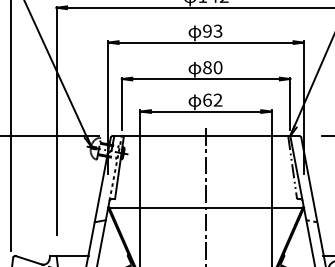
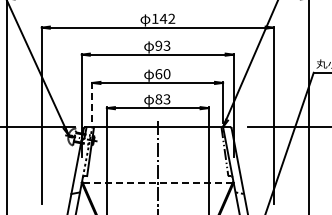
text: (207, 66) -> (158, 73), 80 -> 60
text: (212, 100) -> (162, 99), 62 -> 83
line: (121, 104) -> (92, 102), solid -> dashed
line: (207, 207) -> (158, 182), solid -> dashed

